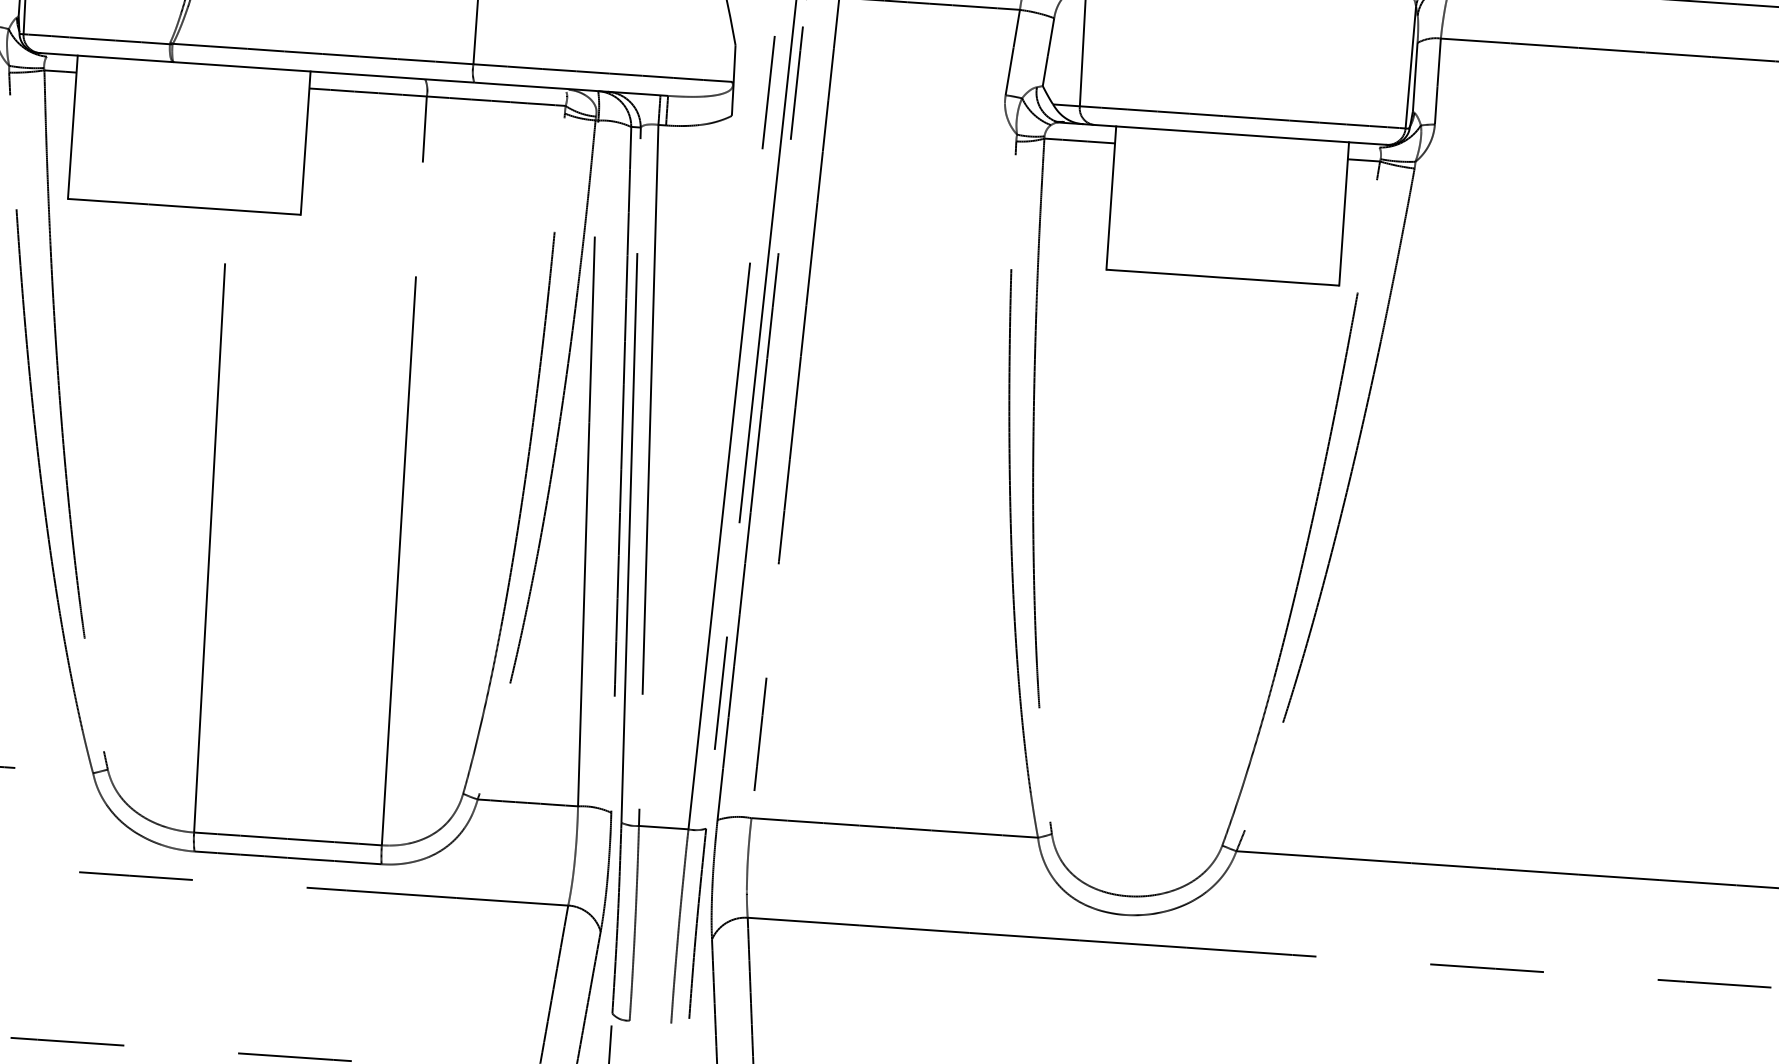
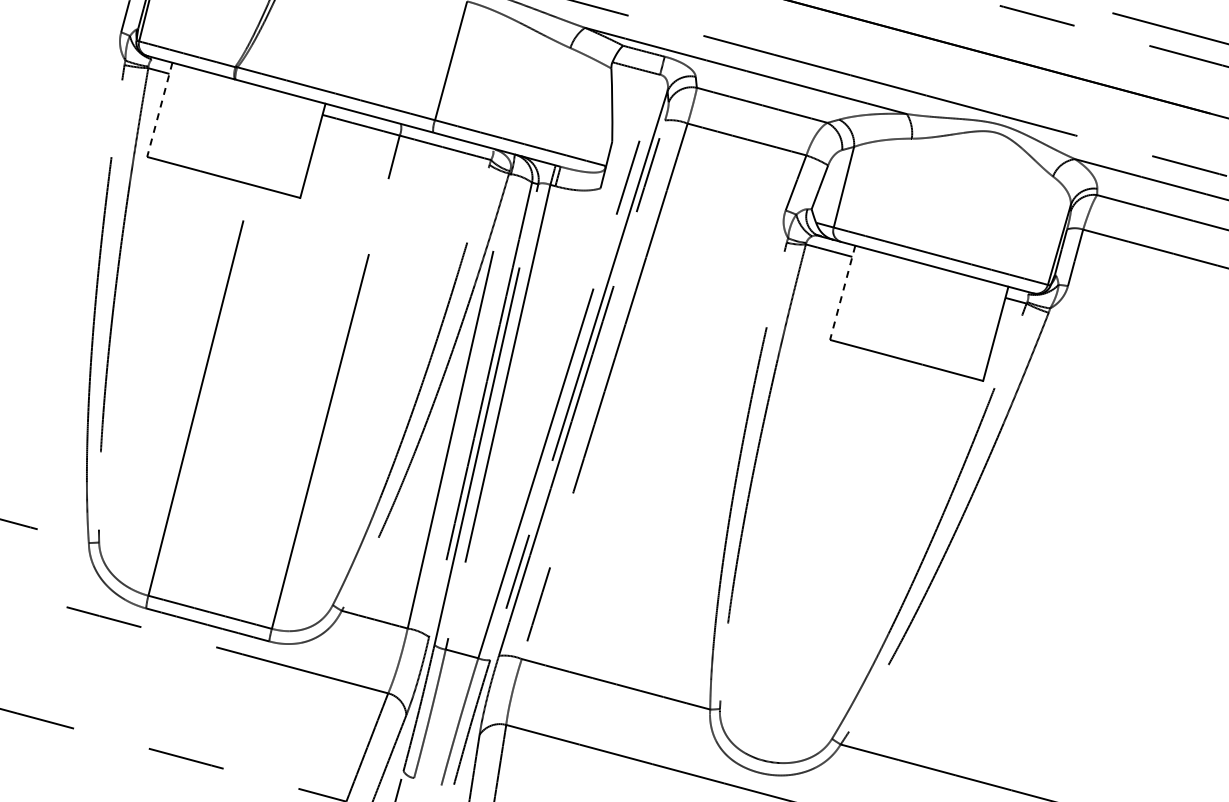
line: (72, 126) -> (159, 109), solid -> dashed
line: (1110, 197) -> (842, 292), solid -> dashed

